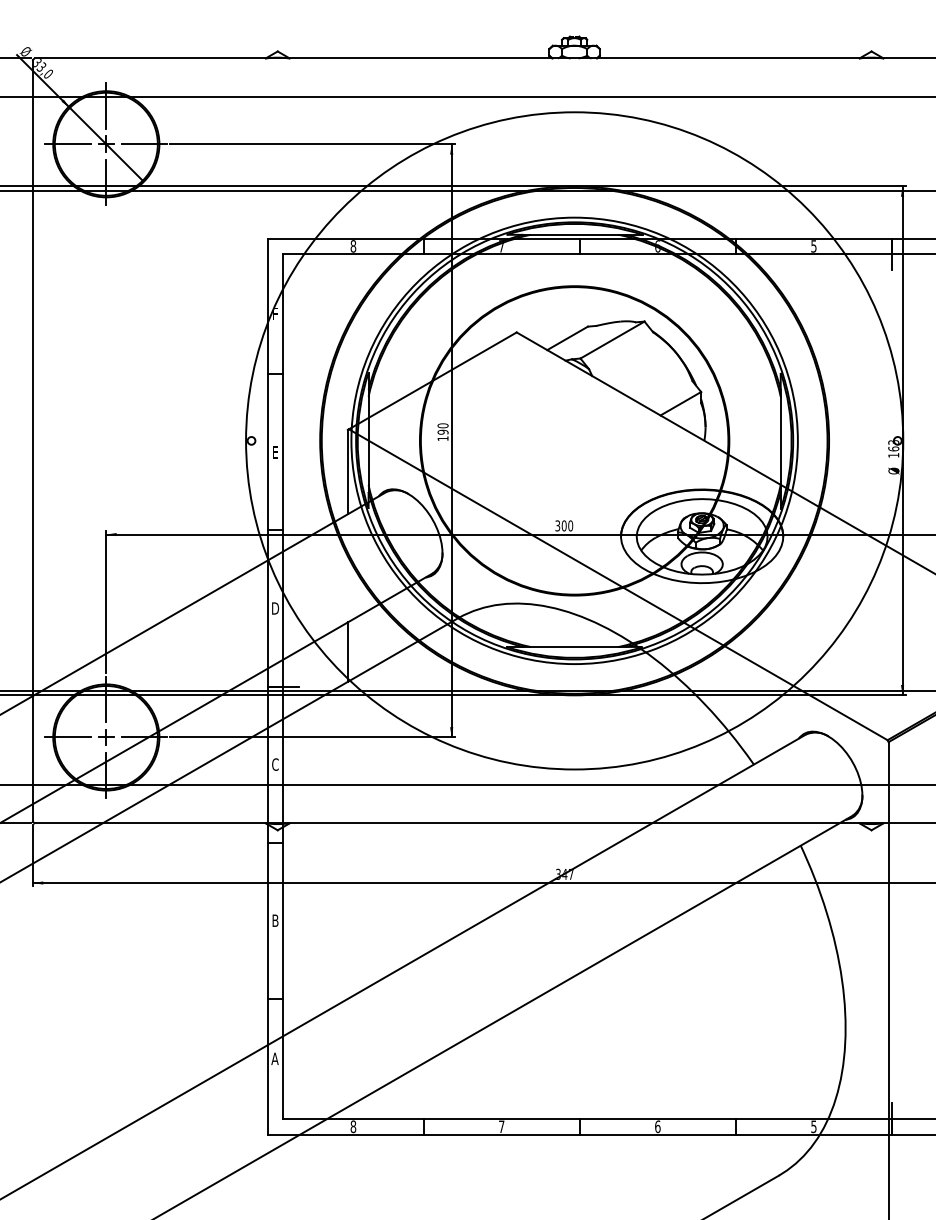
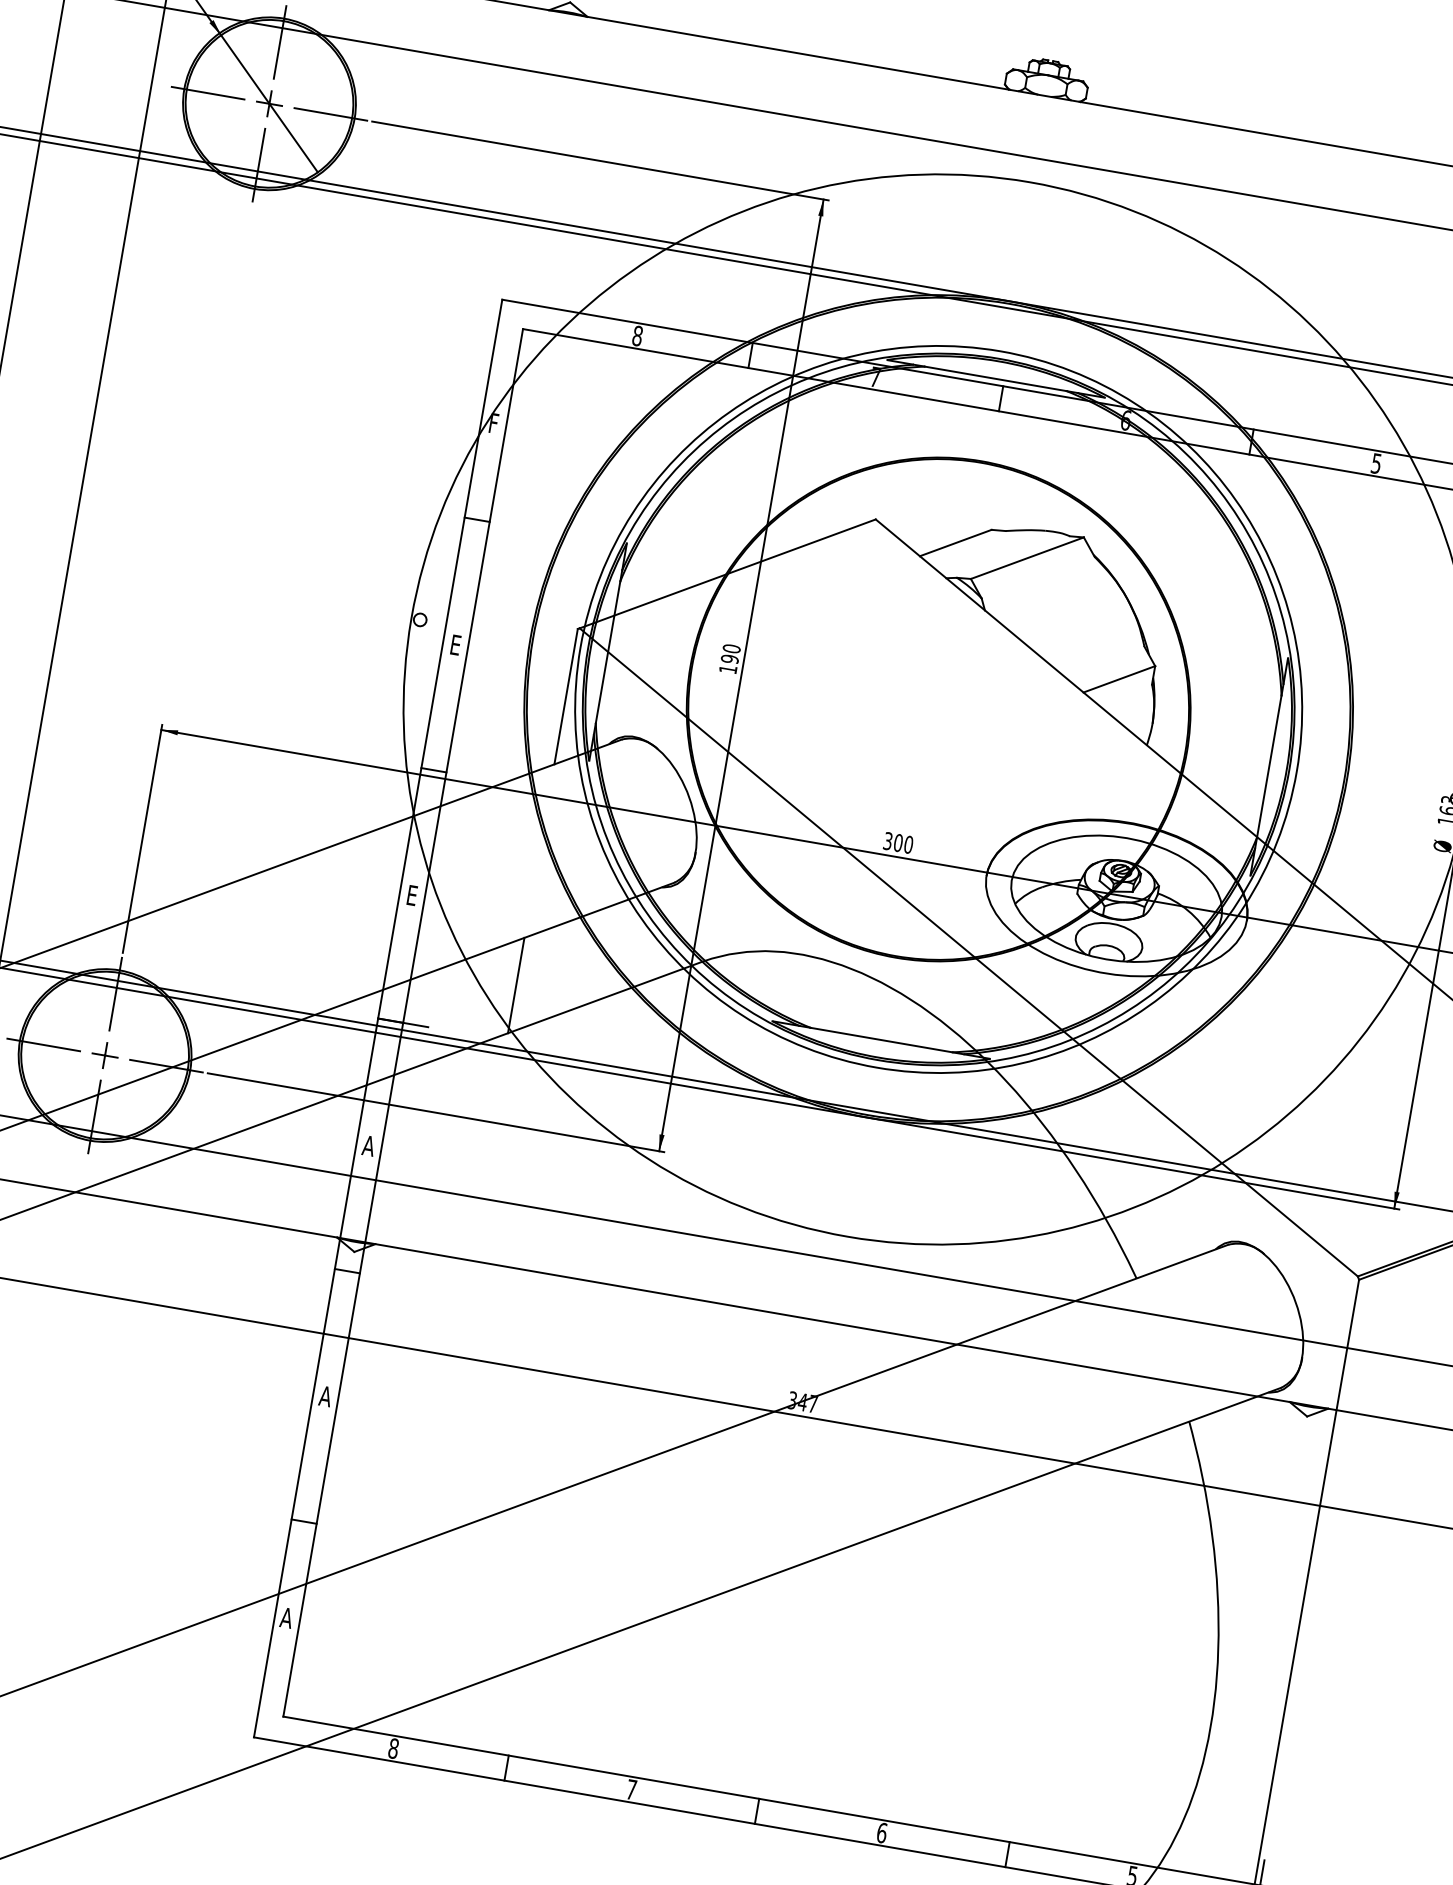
text: (275, 608) -> (412, 895), D -> E
text: (275, 764) -> (369, 1145), C -> A
text: (275, 920) -> (325, 1396), B -> A

